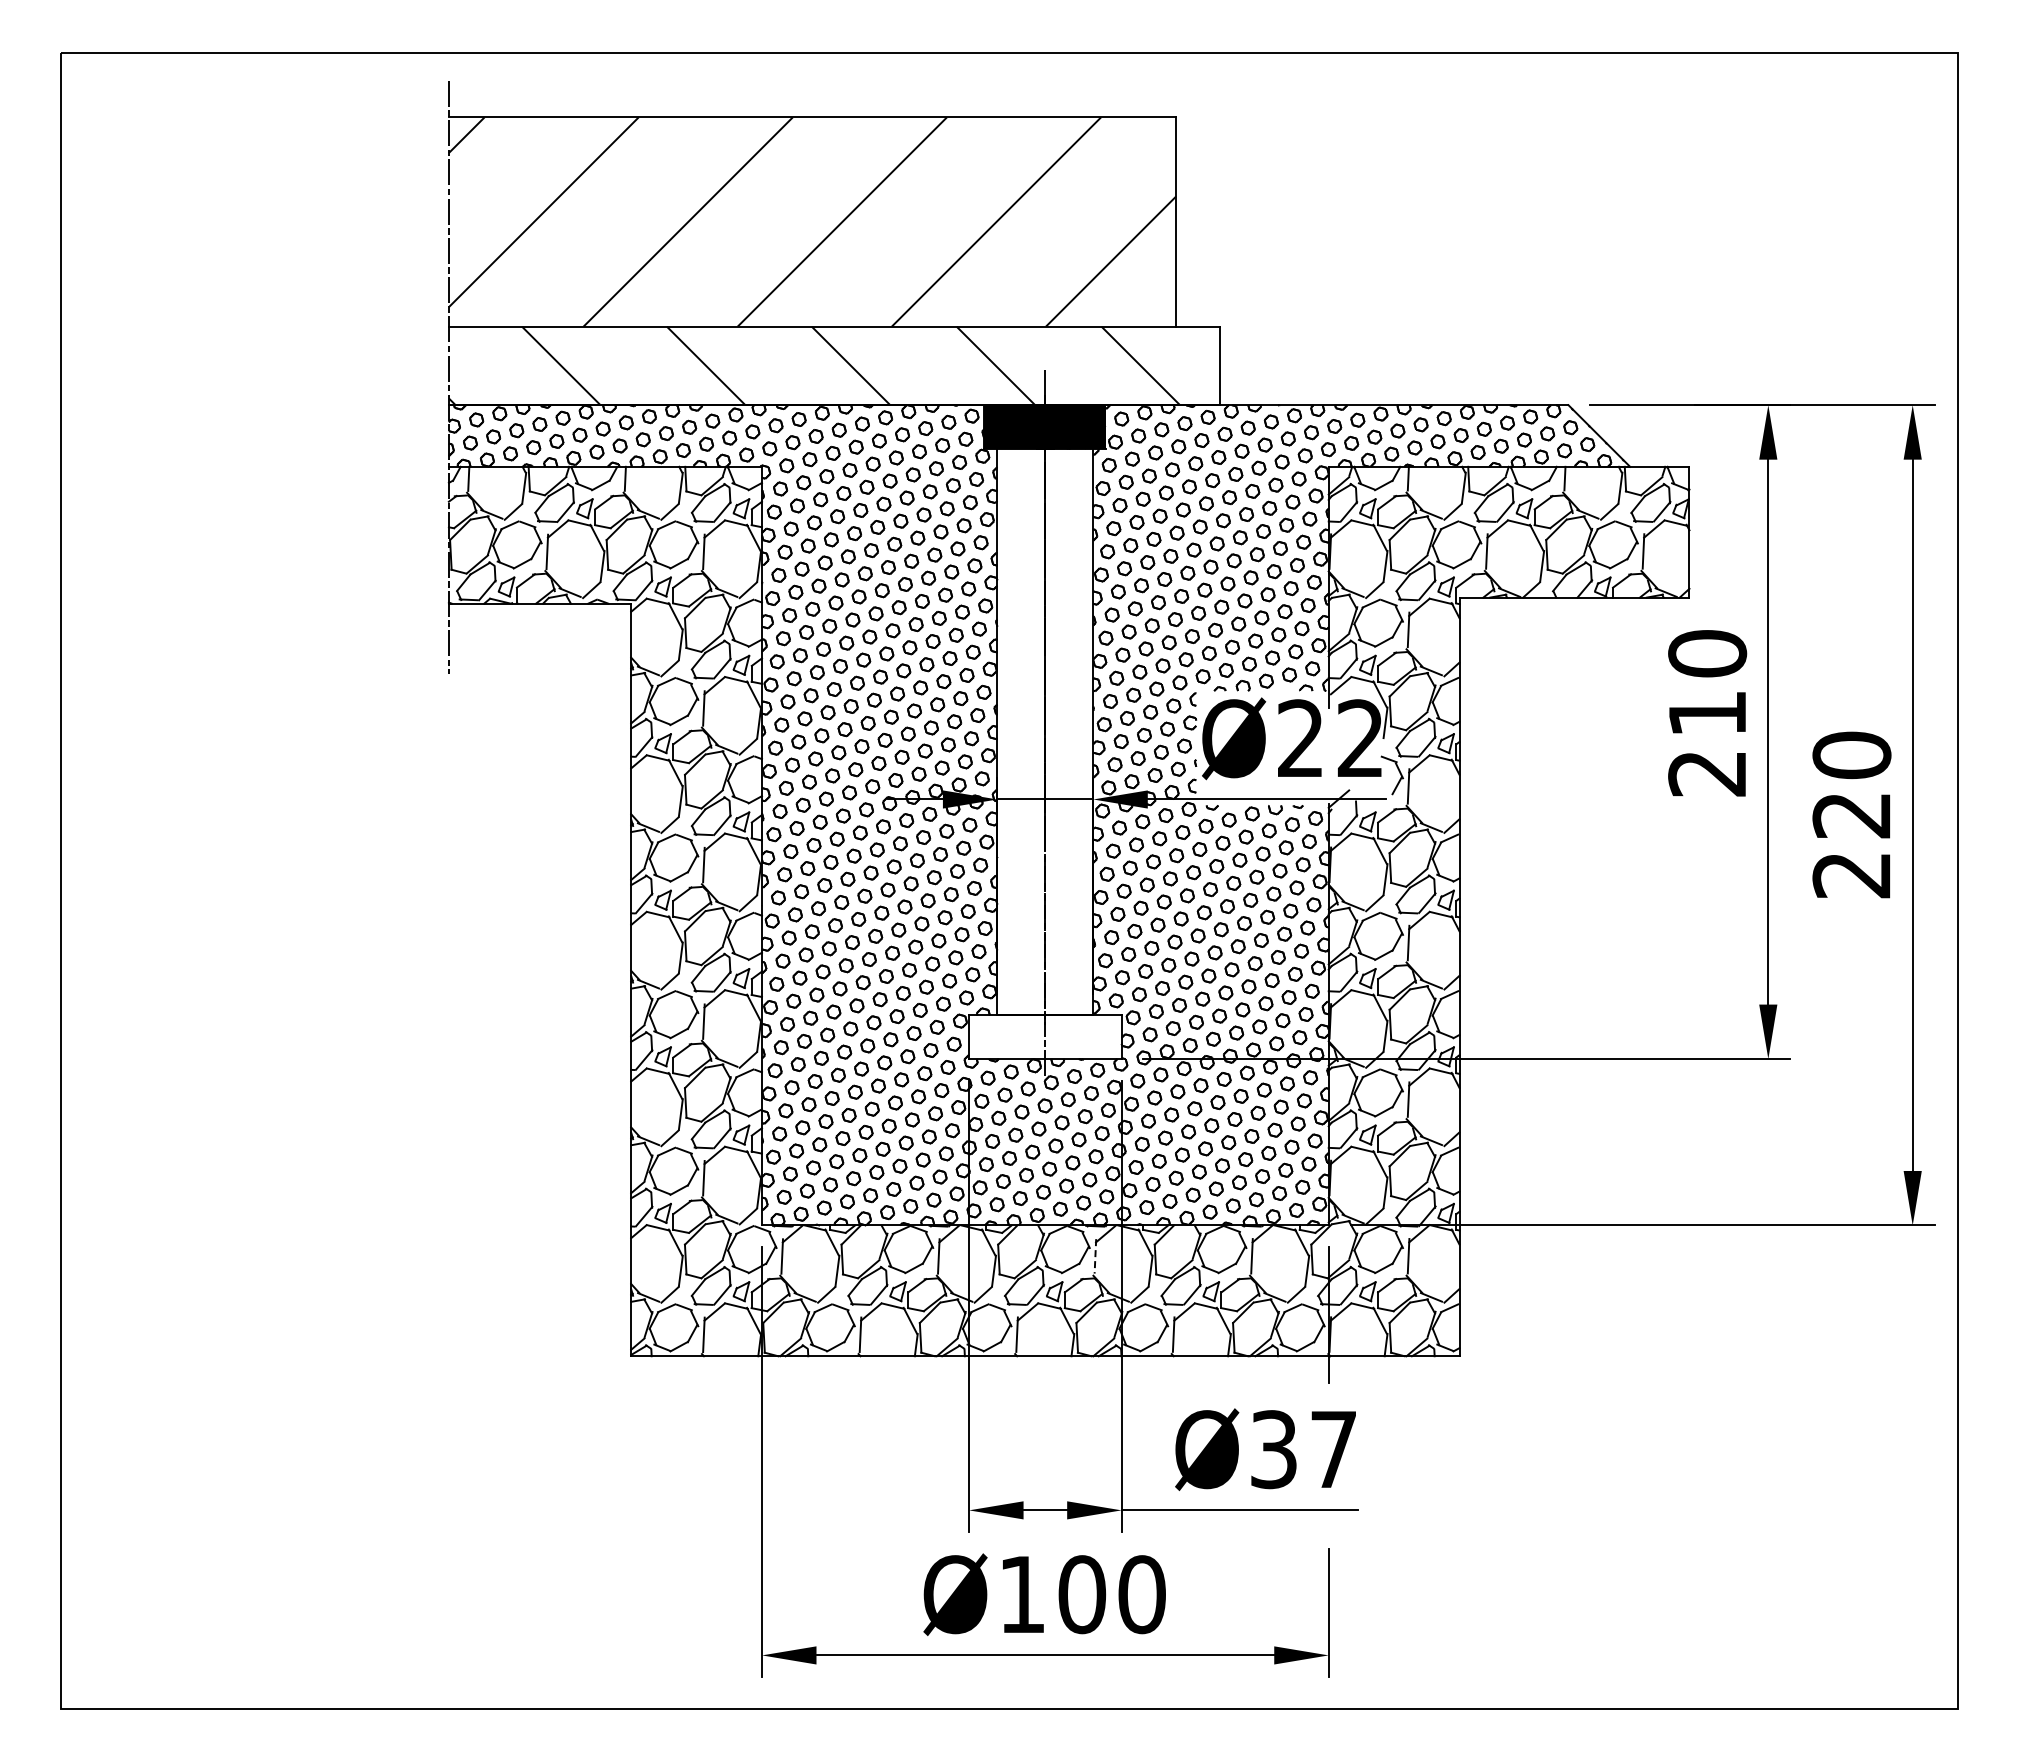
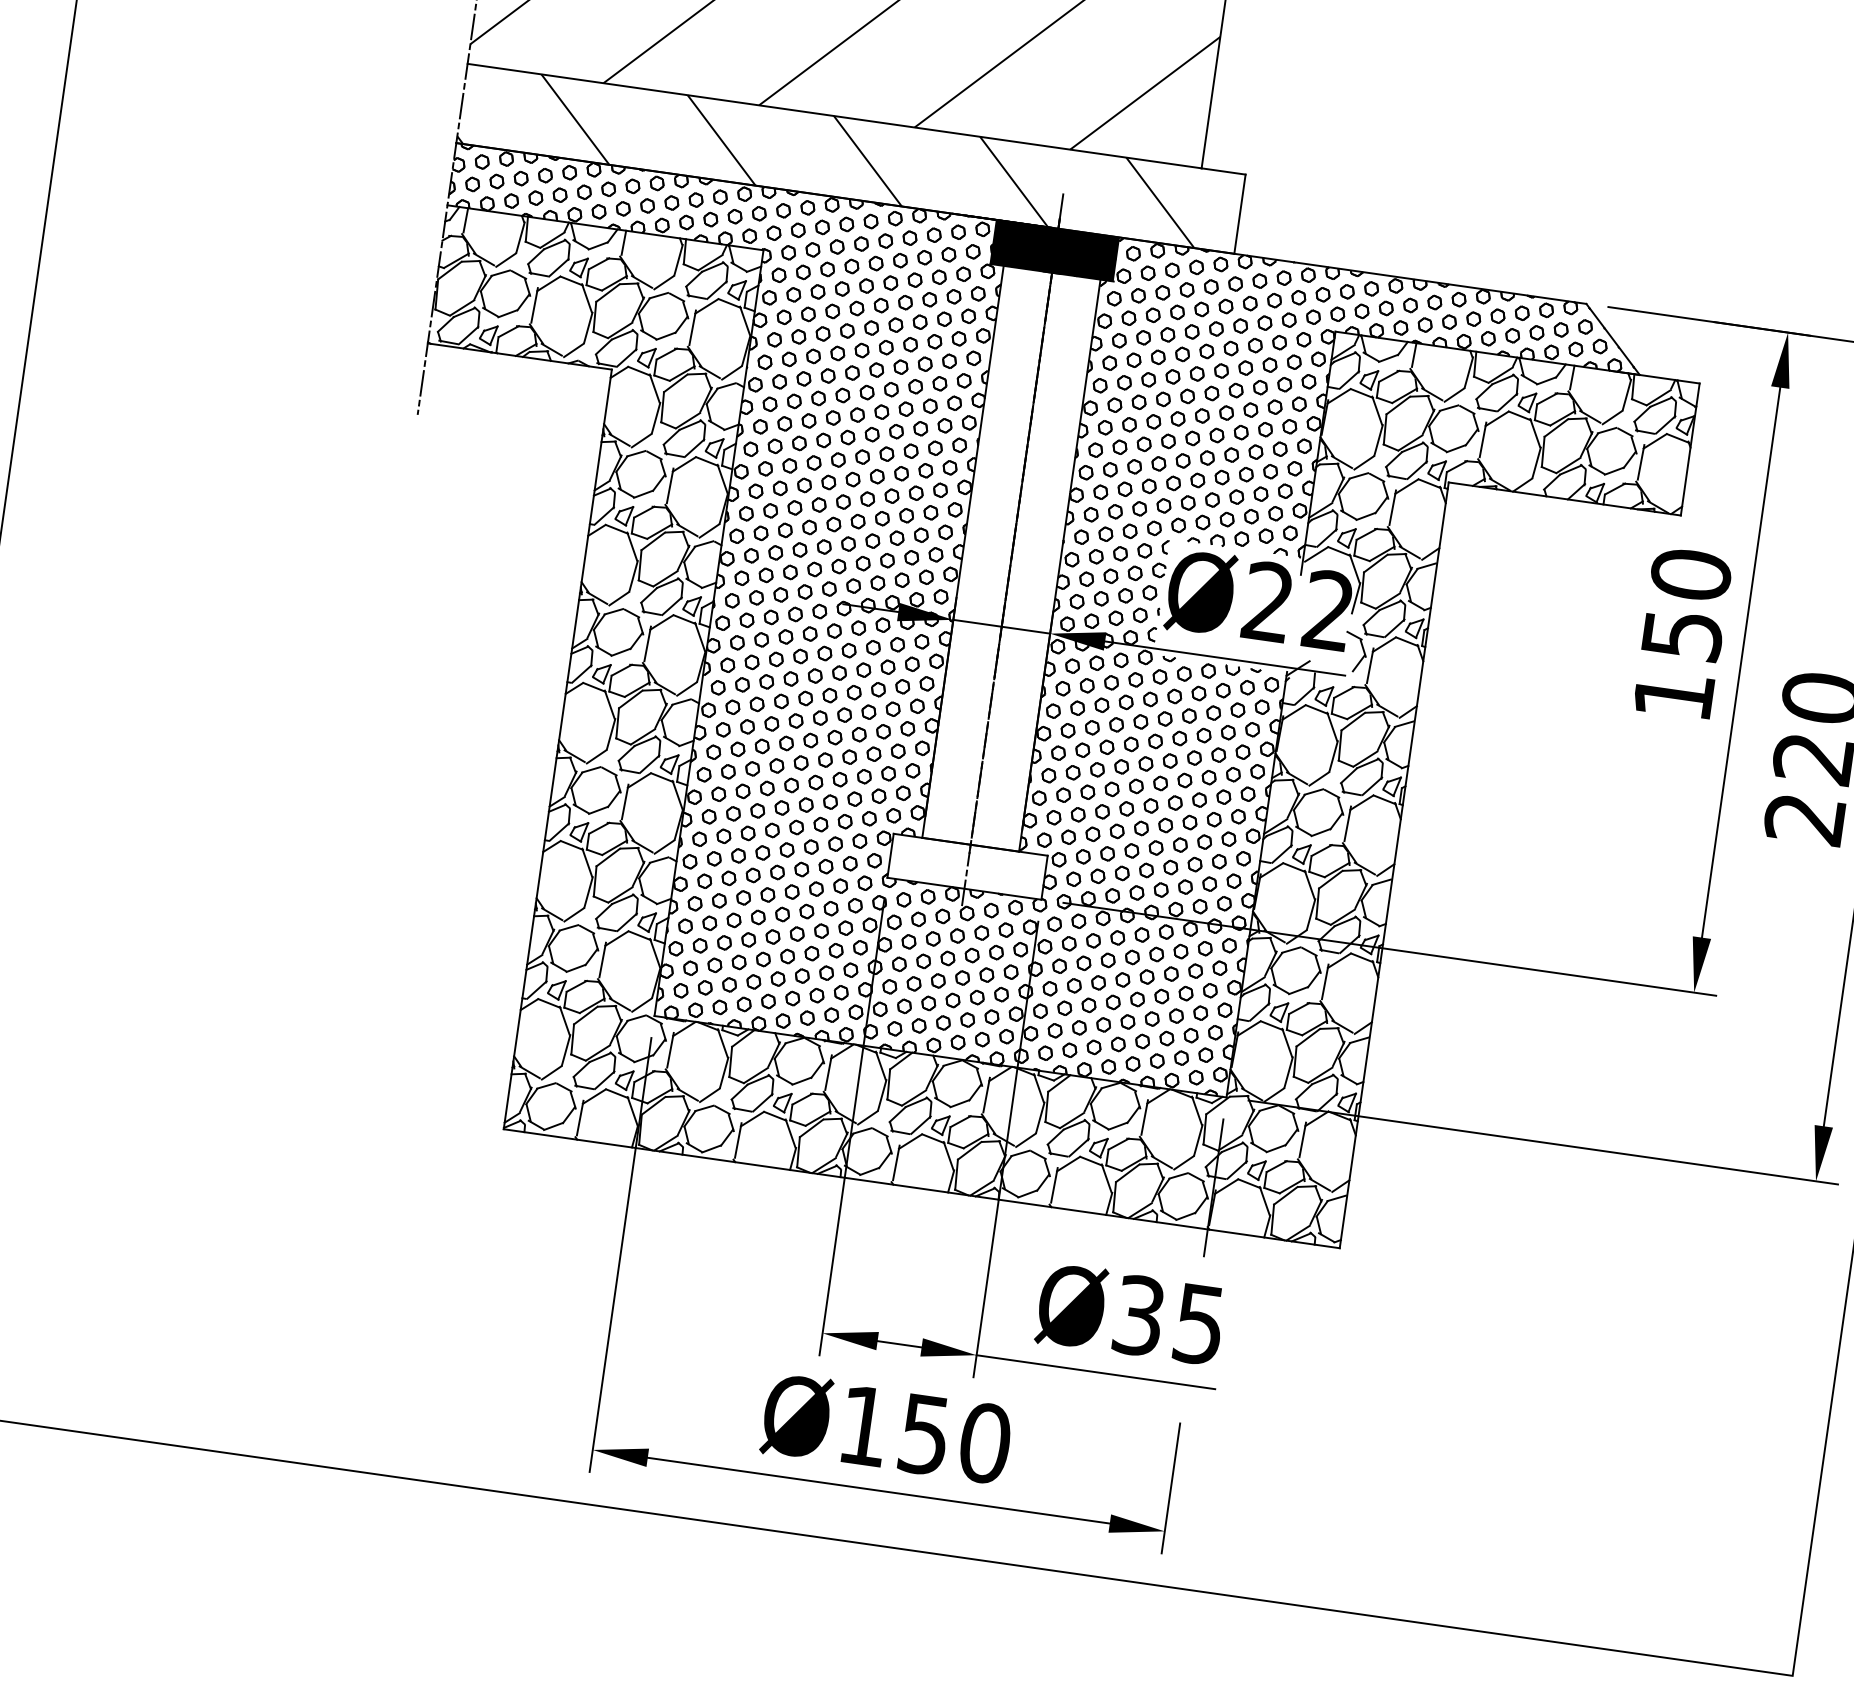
text: (1707, 743) -> (1678, 665), 210 -> 150
line: (1095, 1256) -> (986, 1095), dashed -> solid
text: (1333, 1450) -> (1199, 1325), Ø37 -> Ø35
text: (1082, 1594) -> (925, 1434), Ø100 -> Ø150

